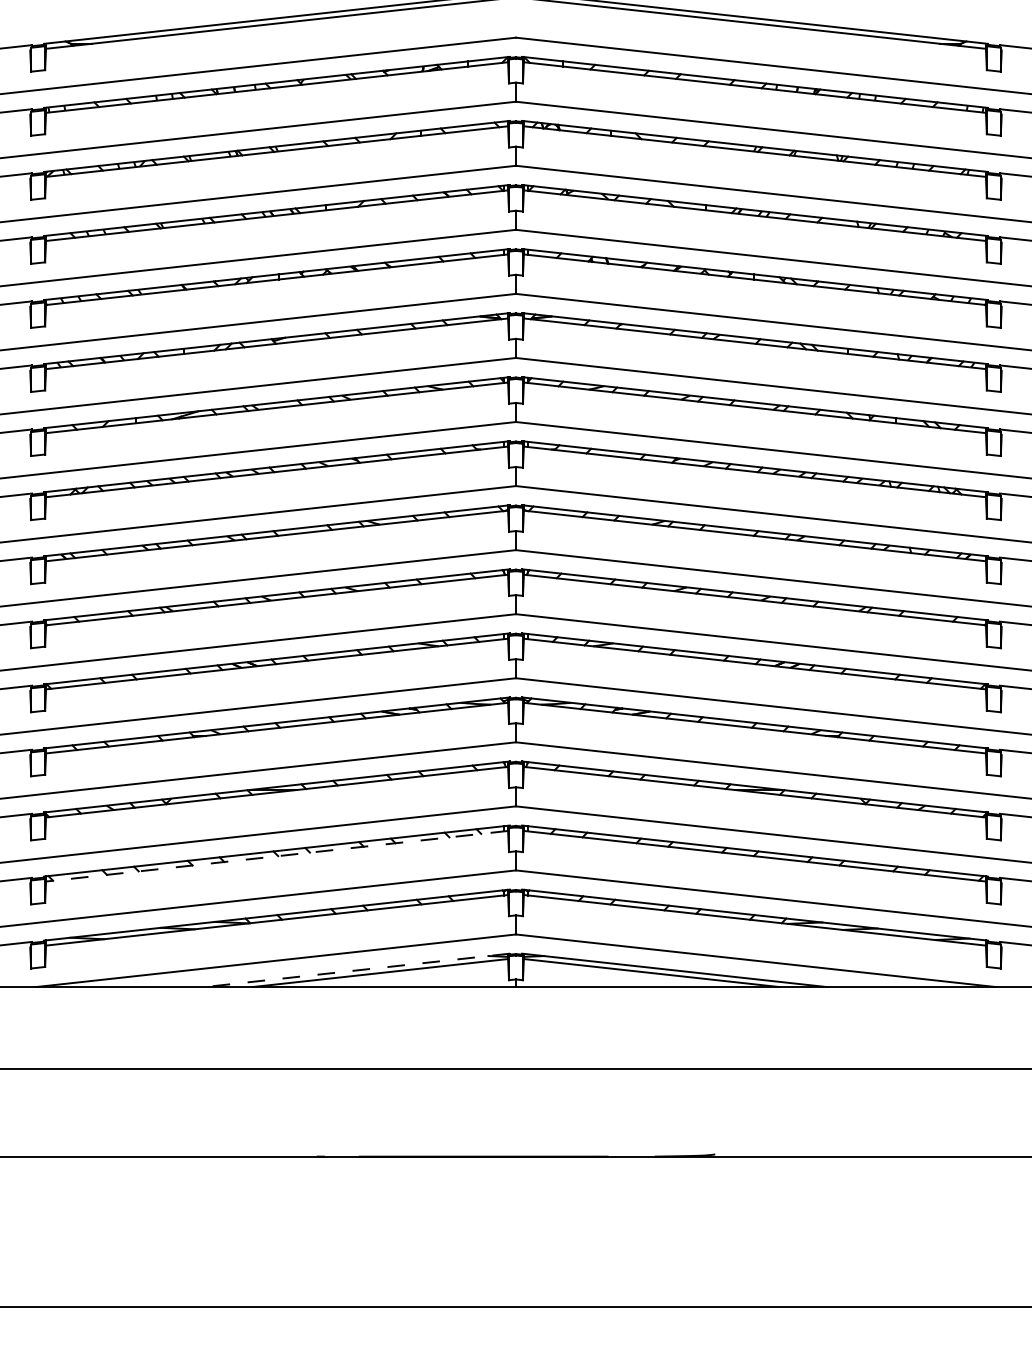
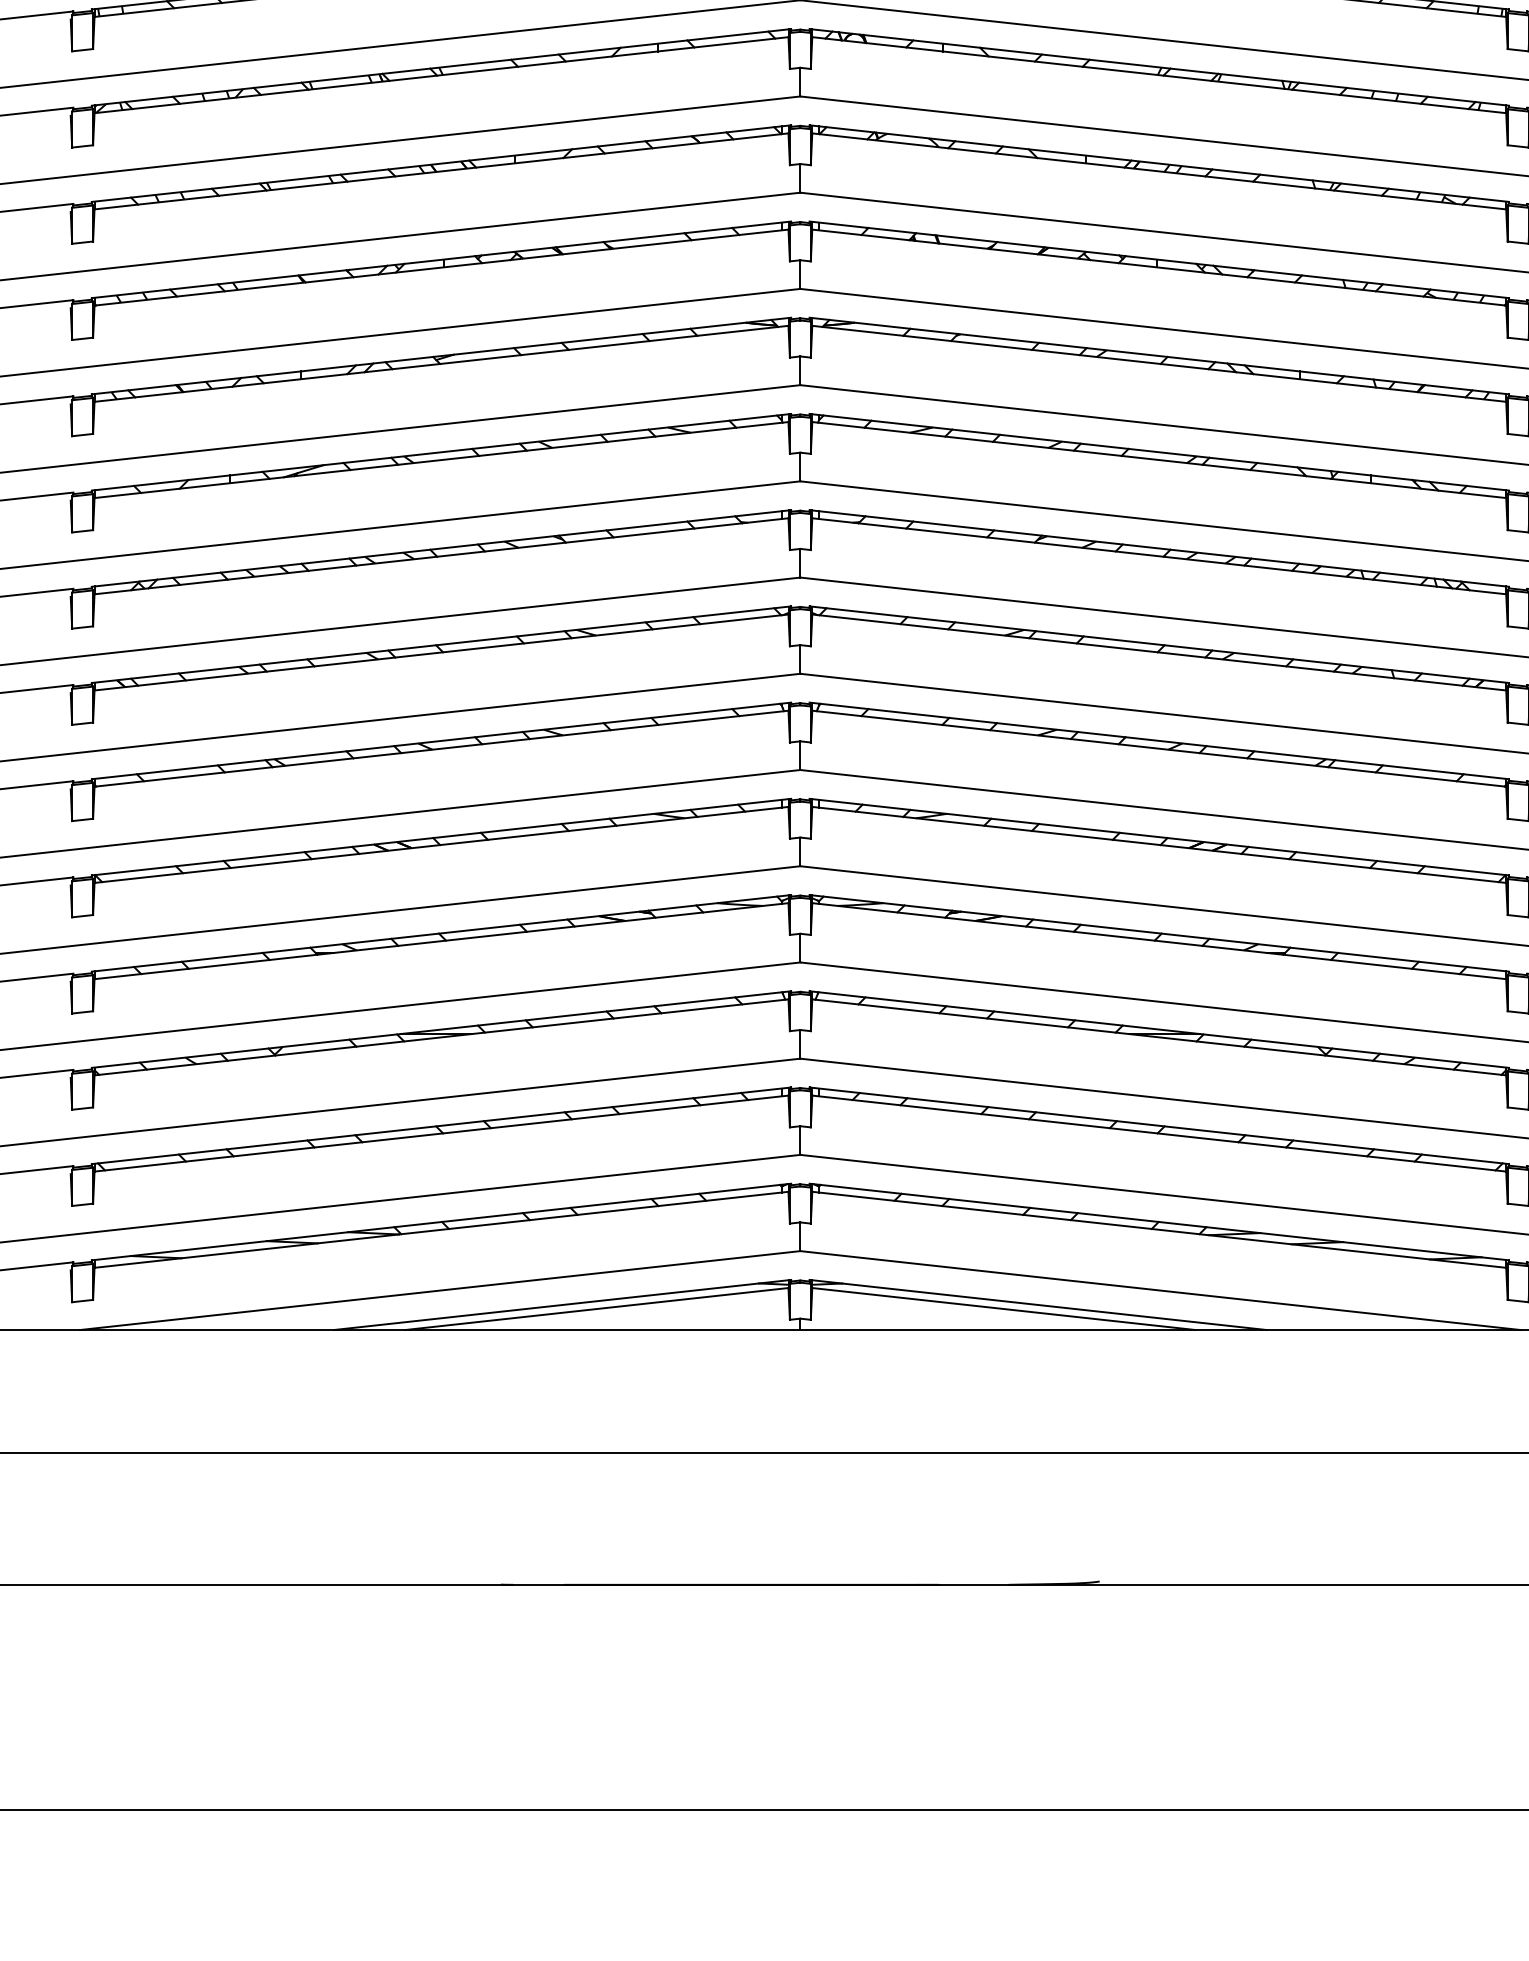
line: (276, 856) -> (440, 1133), dashed -> solid
line: (357, 970) -> (562, 1305), dashed -> solid

